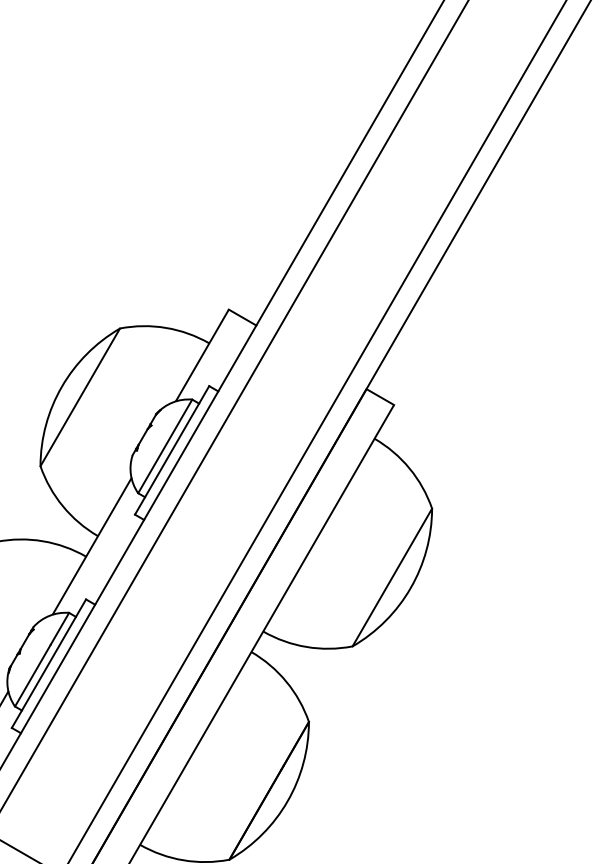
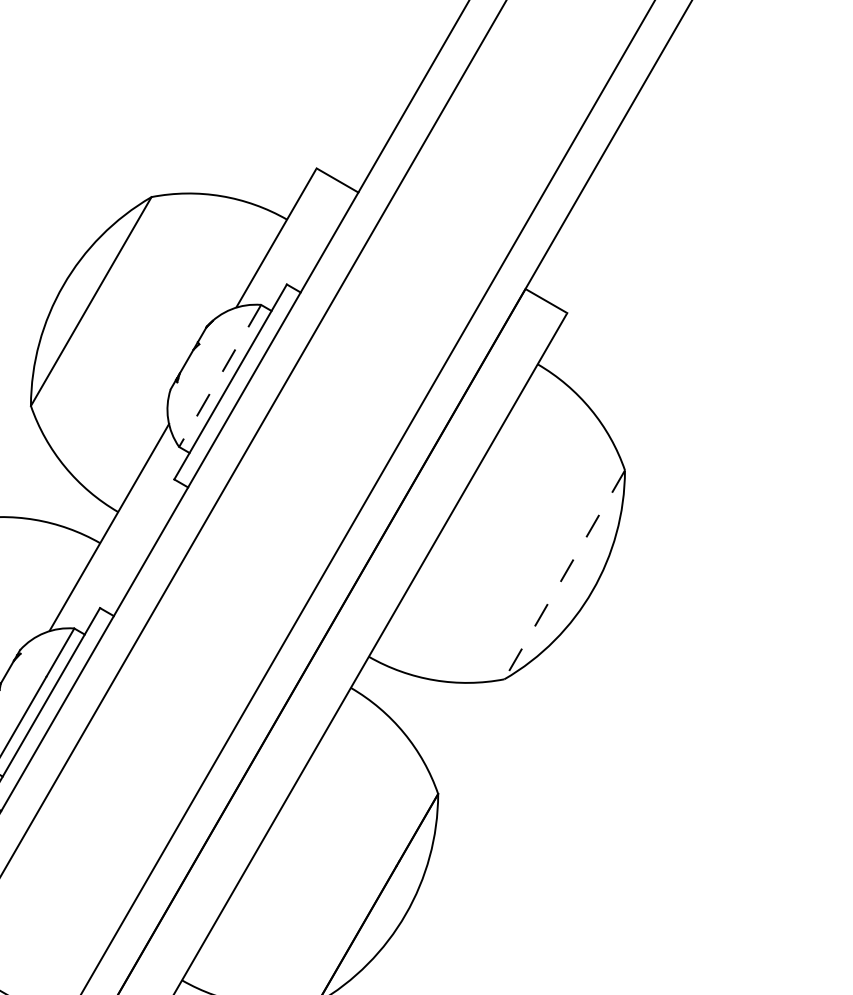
line: (165, 446) -> (220, 376), solid -> dashed
line: (392, 577) -> (564, 574), solid -> dashed

